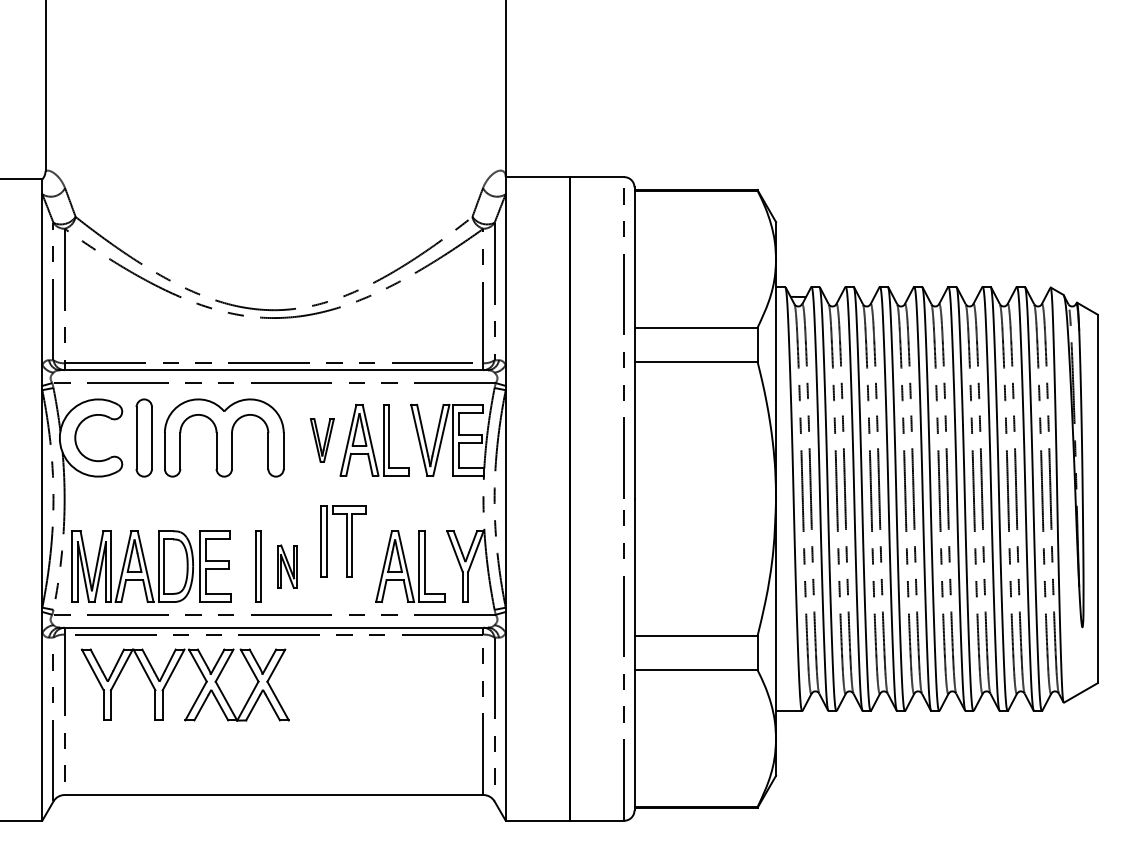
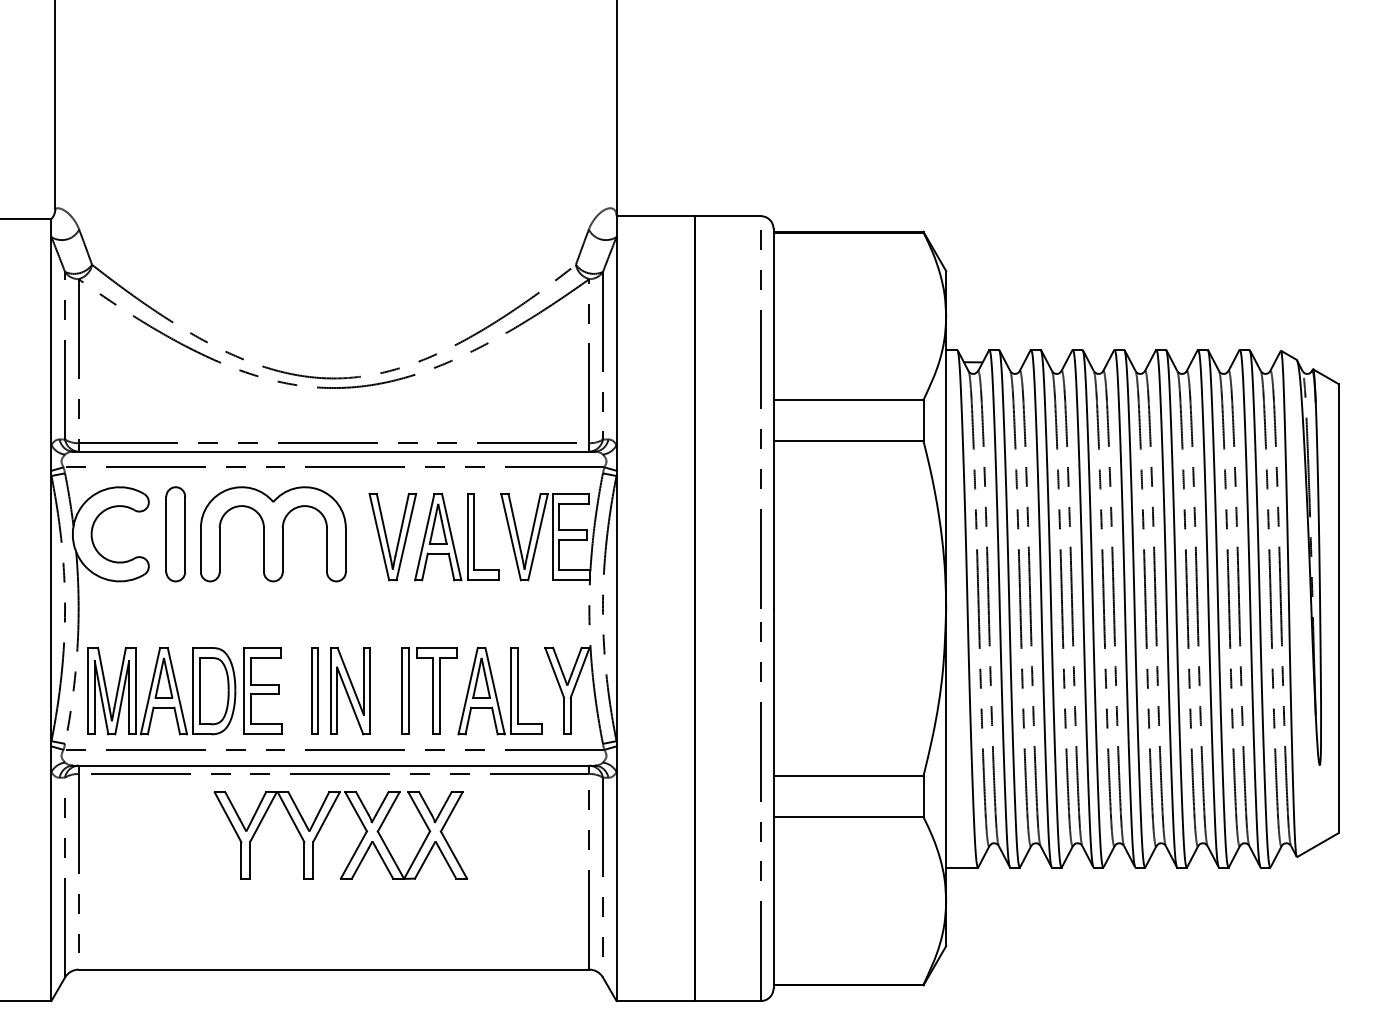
part: (322, 440) -> (392, 537), size x1.67
part: (343, 540) -> (429, 690), moved
part: (287, 566) -> (350, 691), size x1.67
part: (171, 676) -> (323, 825), moved

